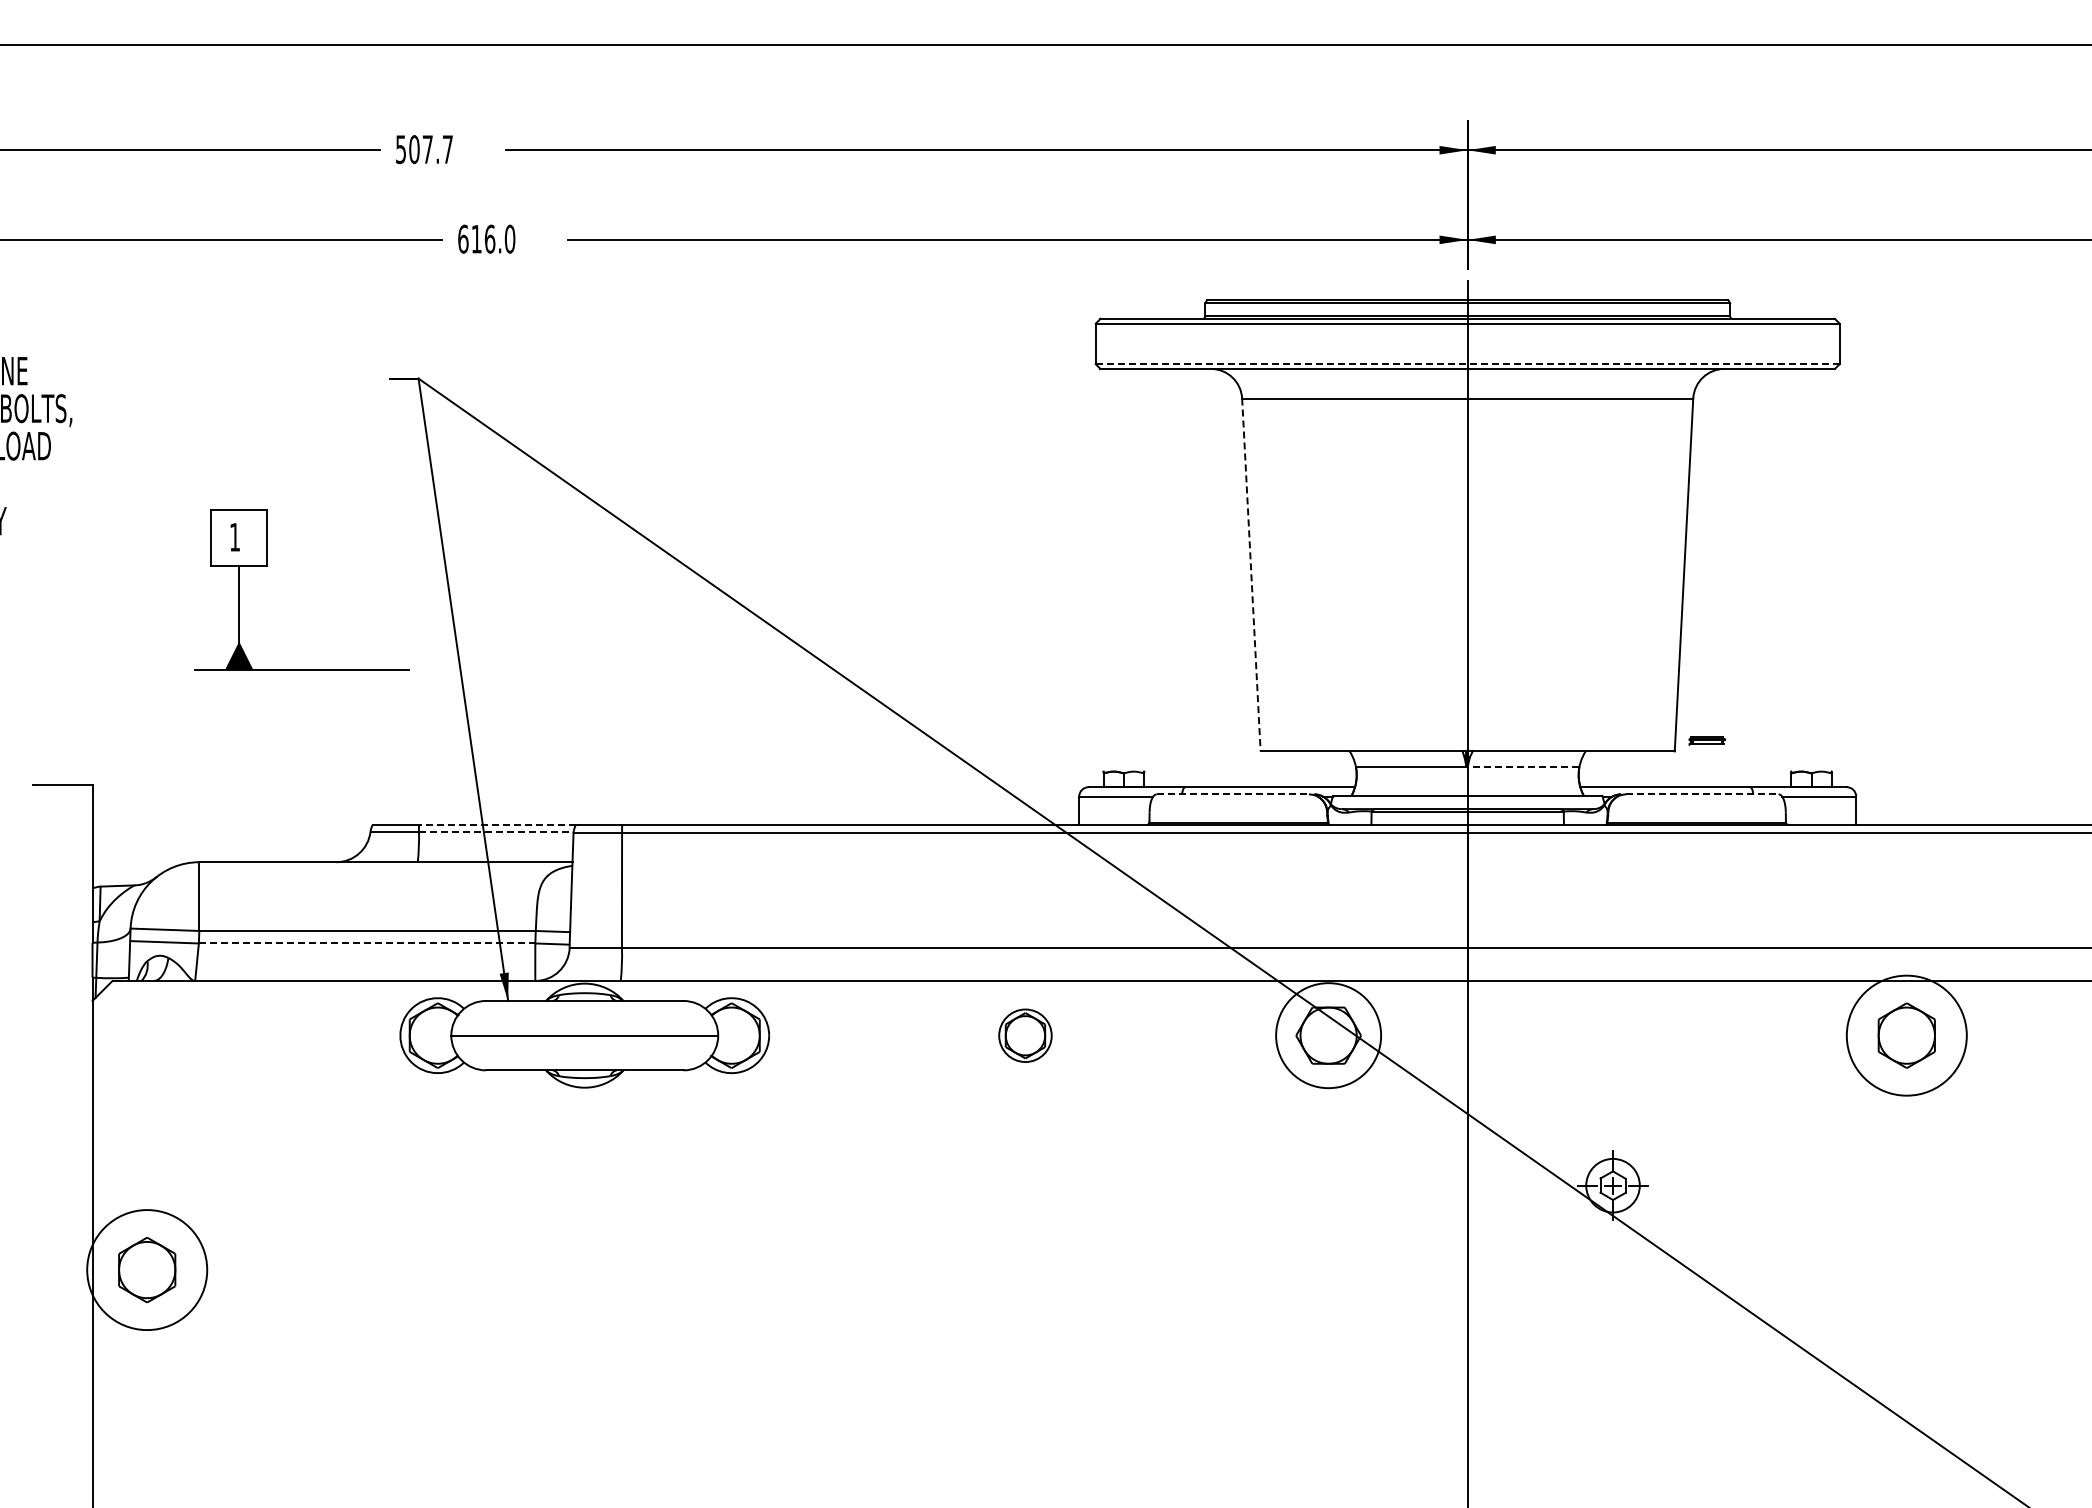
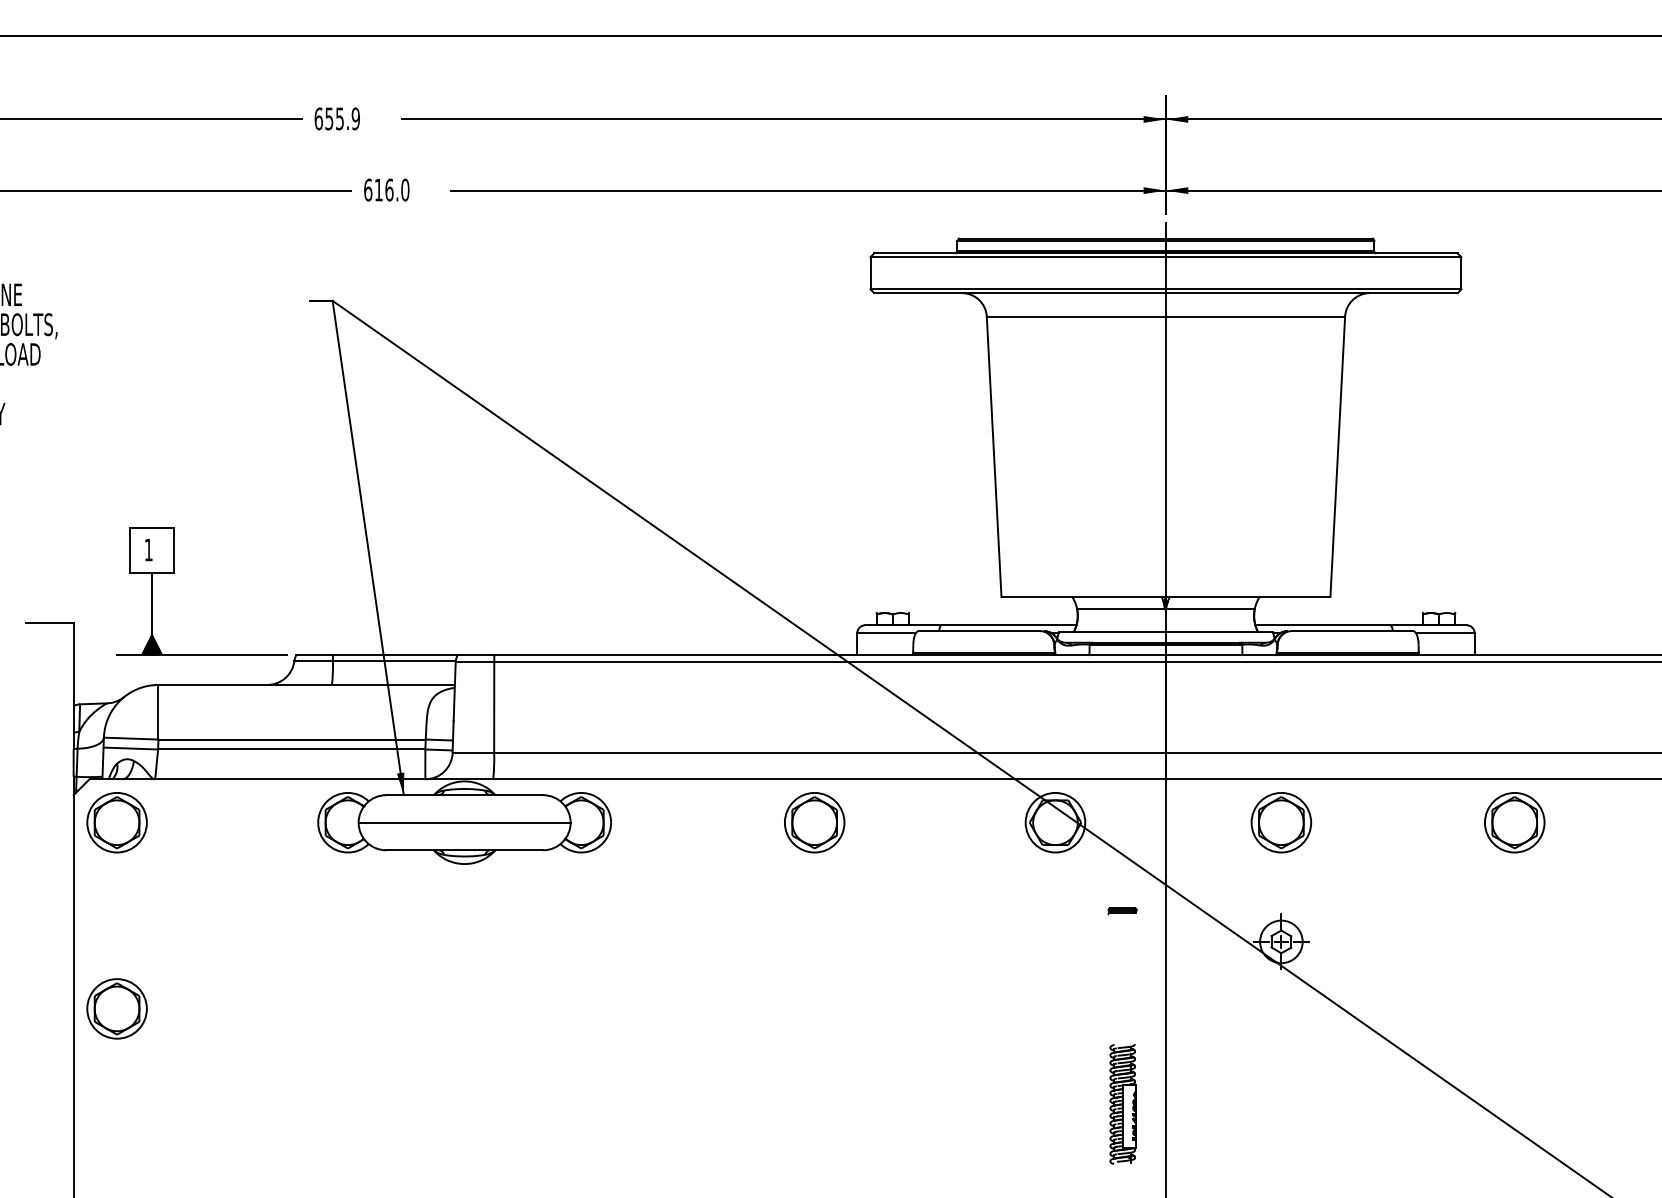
text: (424, 149) -> (337, 118), 507.7 -> 655.9
line: (1467, 364) -> (1165, 289), dashed -> solid
part: (267, 566) -> (174, 573), moved
line: (1251, 575) -> (994, 457), dashed -> solid
part: (1706, 740) -> (1122, 910), moved
line: (1523, 767) -> (1210, 609), dashed -> solid
line: (1233, 794) -> (979, 631), dashed -> solid
line: (1703, 794) -> (1353, 631), dashed -> solid
line: (497, 824) -> (395, 654), dashed -> solid
line: (496, 831) -> (394, 660), dashed -> solid
line: (367, 943) -> (292, 749), dashed -> solid
part: (146, 1035) -> (116, 822), added
part: (1025, 1035) -> (814, 822), size x1.43
circle: (1328, 1035) -> (1055, 822), size x0.71
part: (1612, 1035) -> (1280, 822), added
circle: (1906, 1035) -> (1514, 822), size x0.62
circle: (146, 1269) -> (116, 1008), size x0.62
part: (1413, 1389) -> (1122, 1103), added

